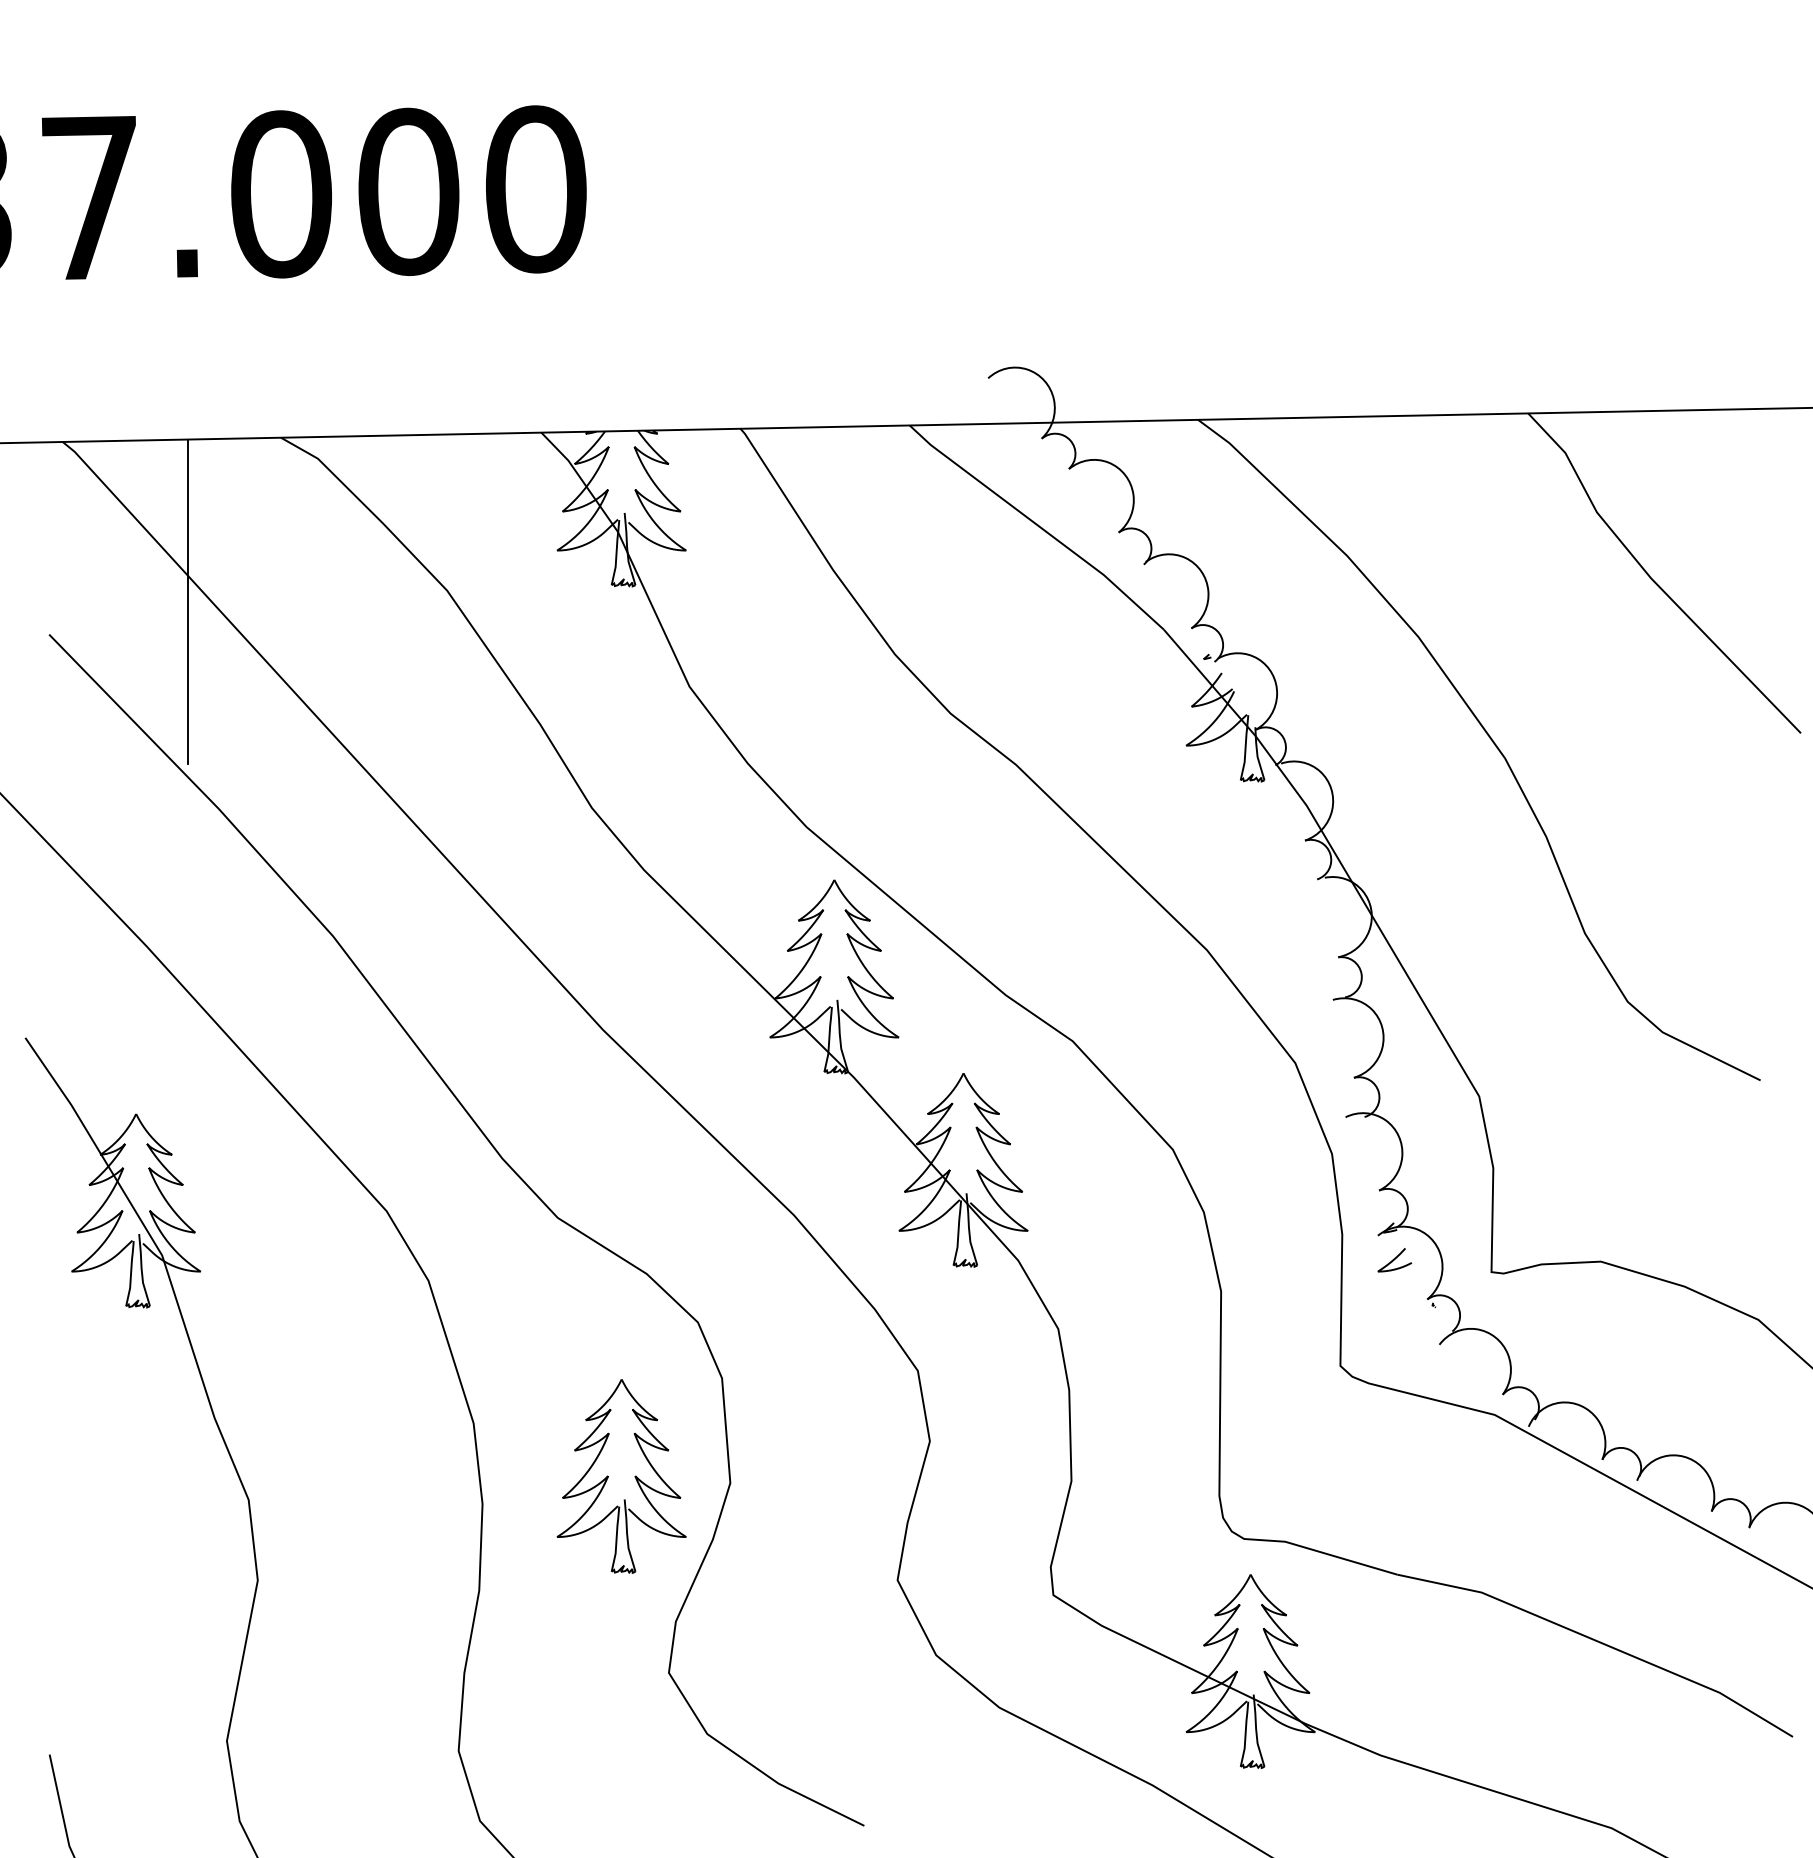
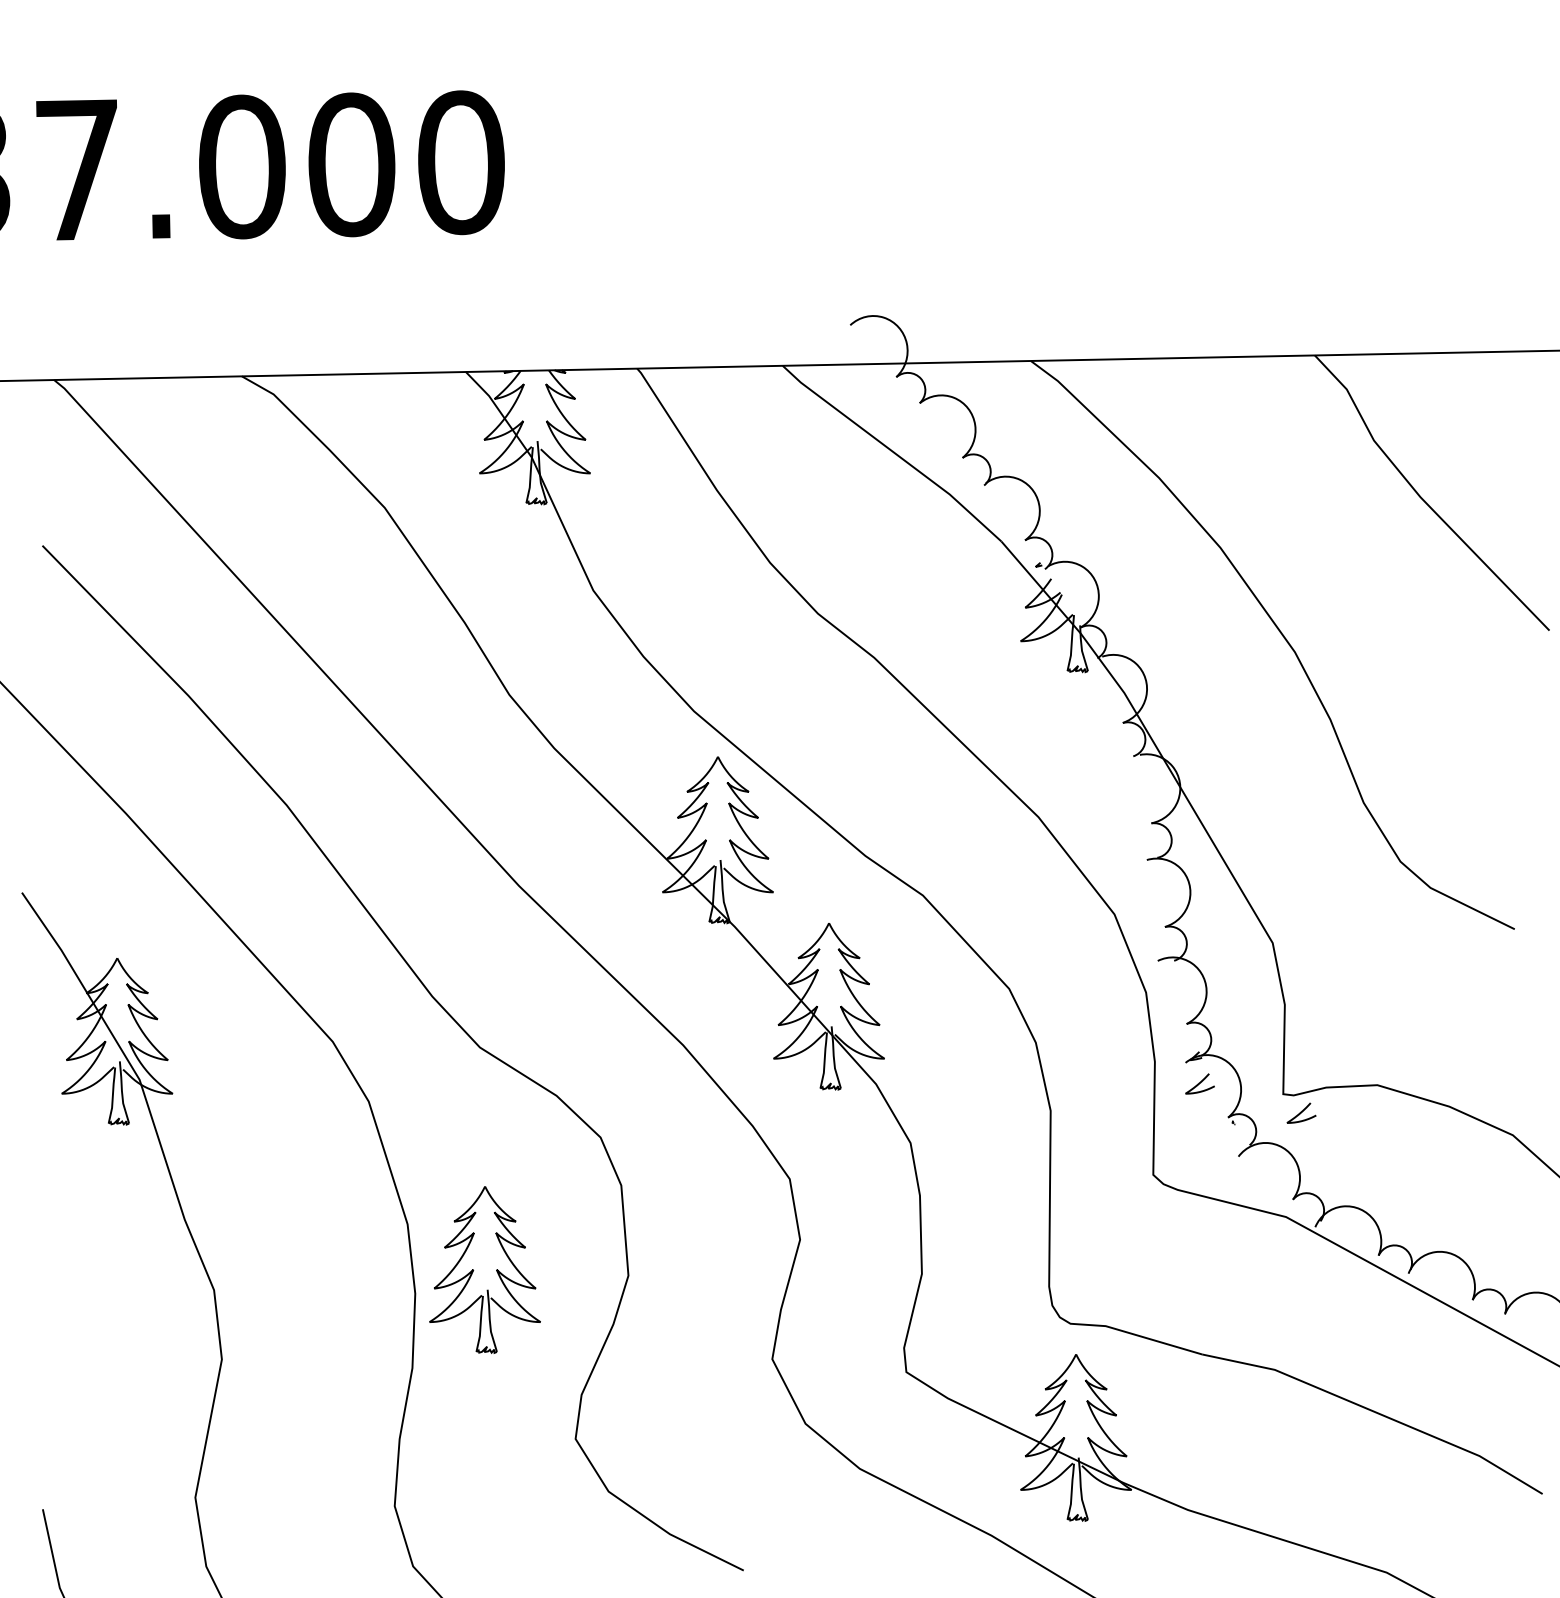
line: (187, 601) -> (161, 517), removed
curve: (1512, 1294) -> (1301, 1113), added
part: (608, 1476) -> (473, 1270), moved

